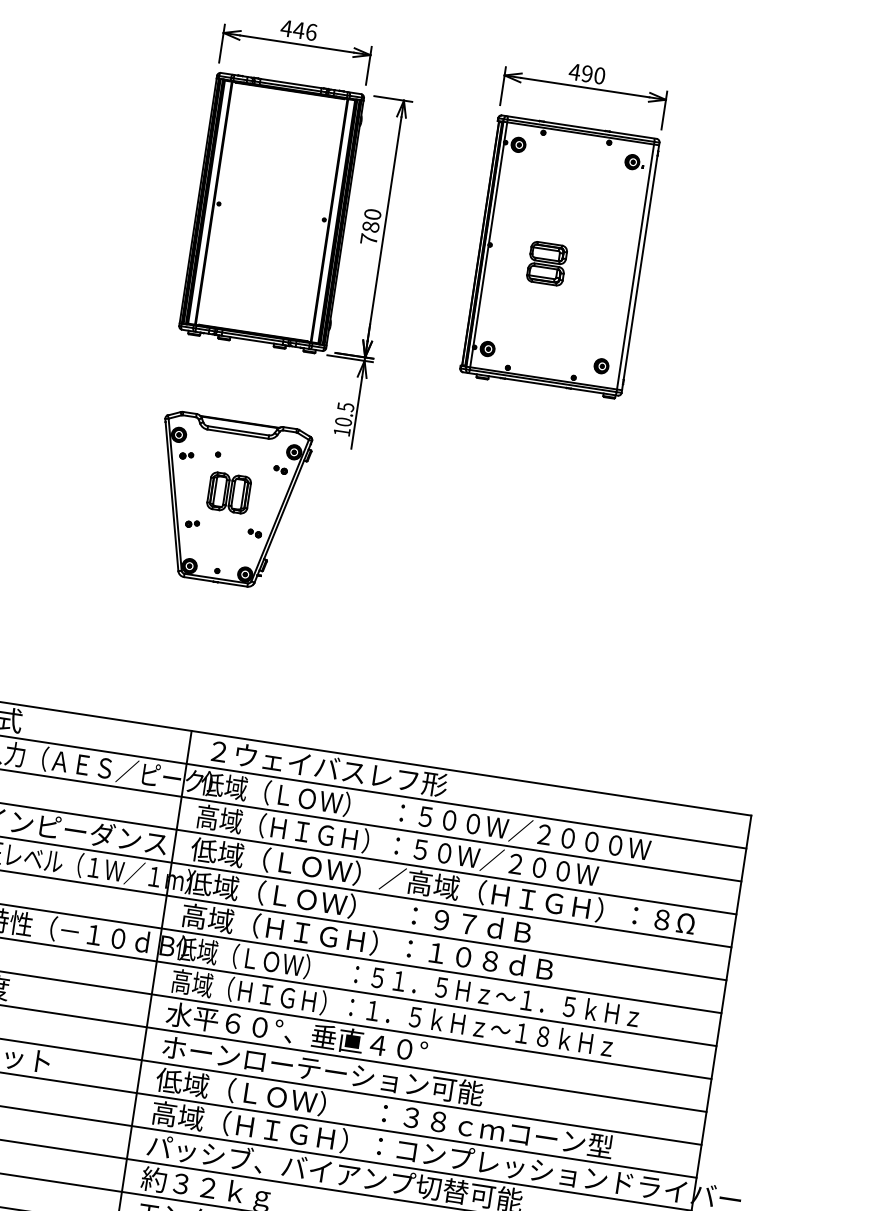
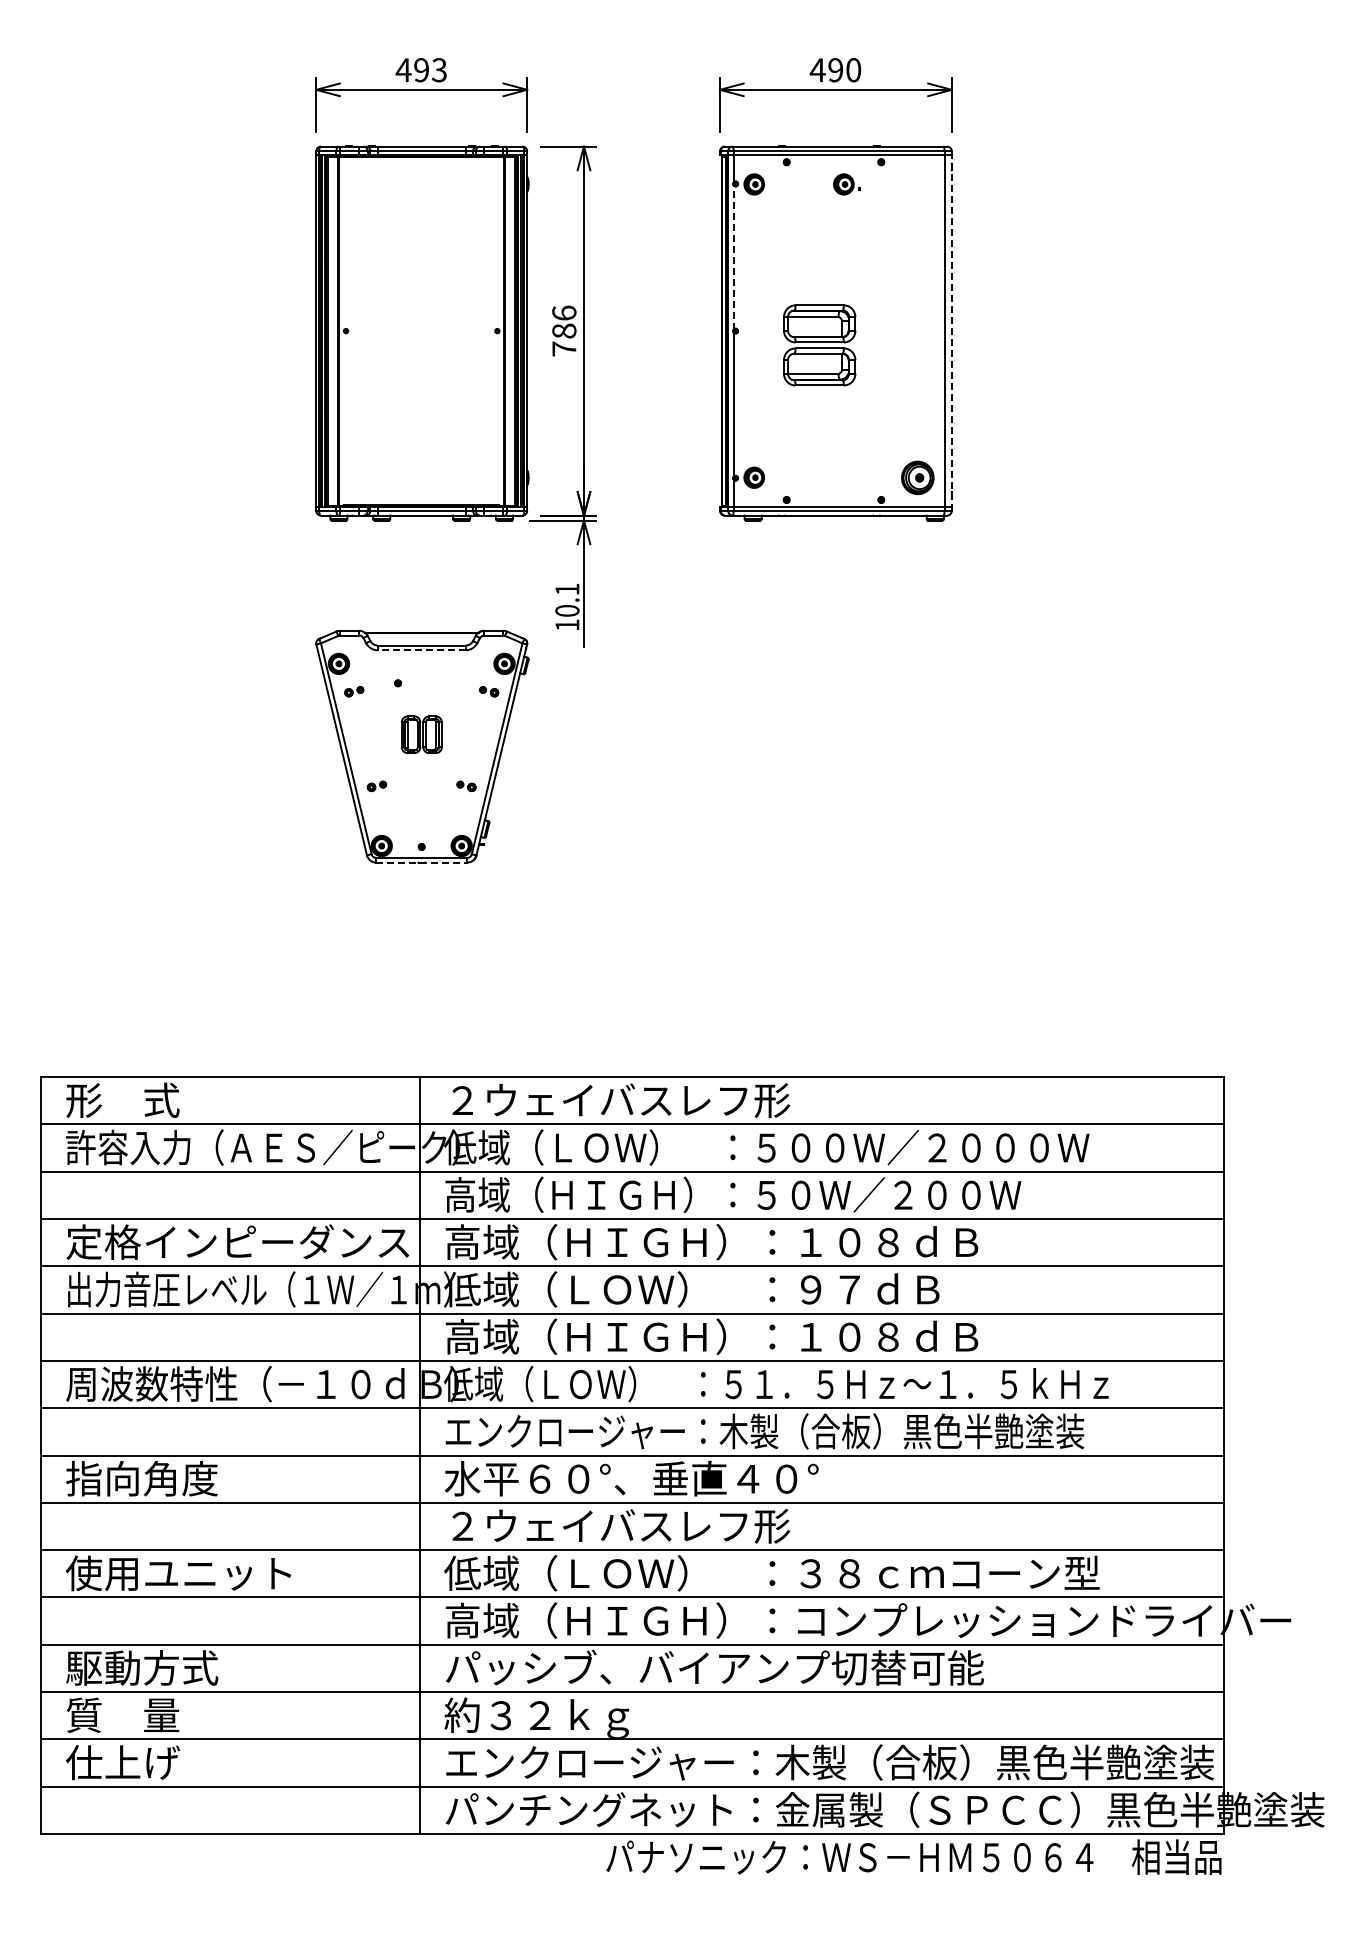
text: (305, 31) -> (430, 70), 446 -> 493
part: (634, 162) -> (846, 184), moved
line: (496, 193) -> (733, 257), solid -> dashed
text: (372, 214) -> (564, 312), 780 -> 786
part: (547, 263) -> (819, 344), size x1.4
line: (640, 268) -> (951, 331), solid -> dashed
part: (601, 366) -> (917, 477), size x1.6
text: (345, 407) -> (567, 589), 10.5 -> 10.1
line: (237, 434) -> (421, 650), solid -> dashed
part: (229, 492) -> (421, 734), size x0.7
line: (215, 581) -> (421, 862), solid -> dashed
text: (442, 886) -> (805, 1242), 低域（ＬＯＷ）／高域（ＨＩＧＨ）：８Ω -> 高域（ＨＩＧＨ）：１０８ｄＢ
text: (394, 1013) -> (764, 1431), 高域（ＨＩＧＨ）：１．５ｋＨｚ～１８ｋＨｚ -> エンクロージャー：木製（合板）黒色半艶塗装
text: (323, 1070) -> (676, 1525), ホーンローテーション可能 -> ２ウェイバスレフ形

